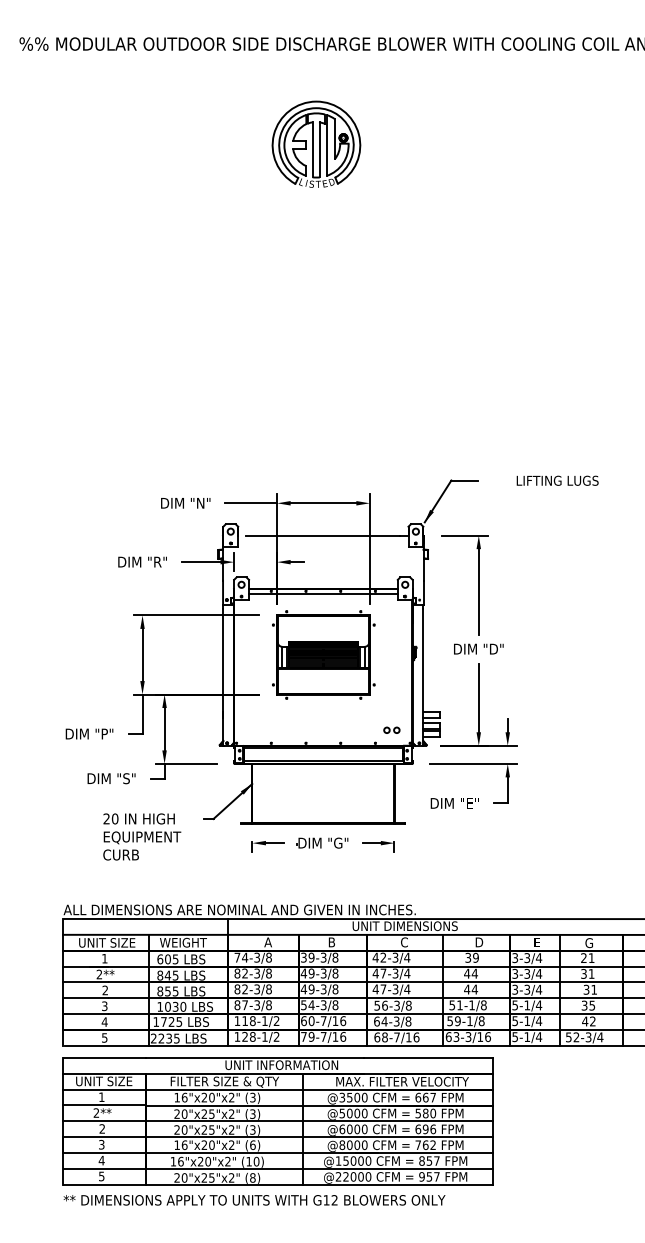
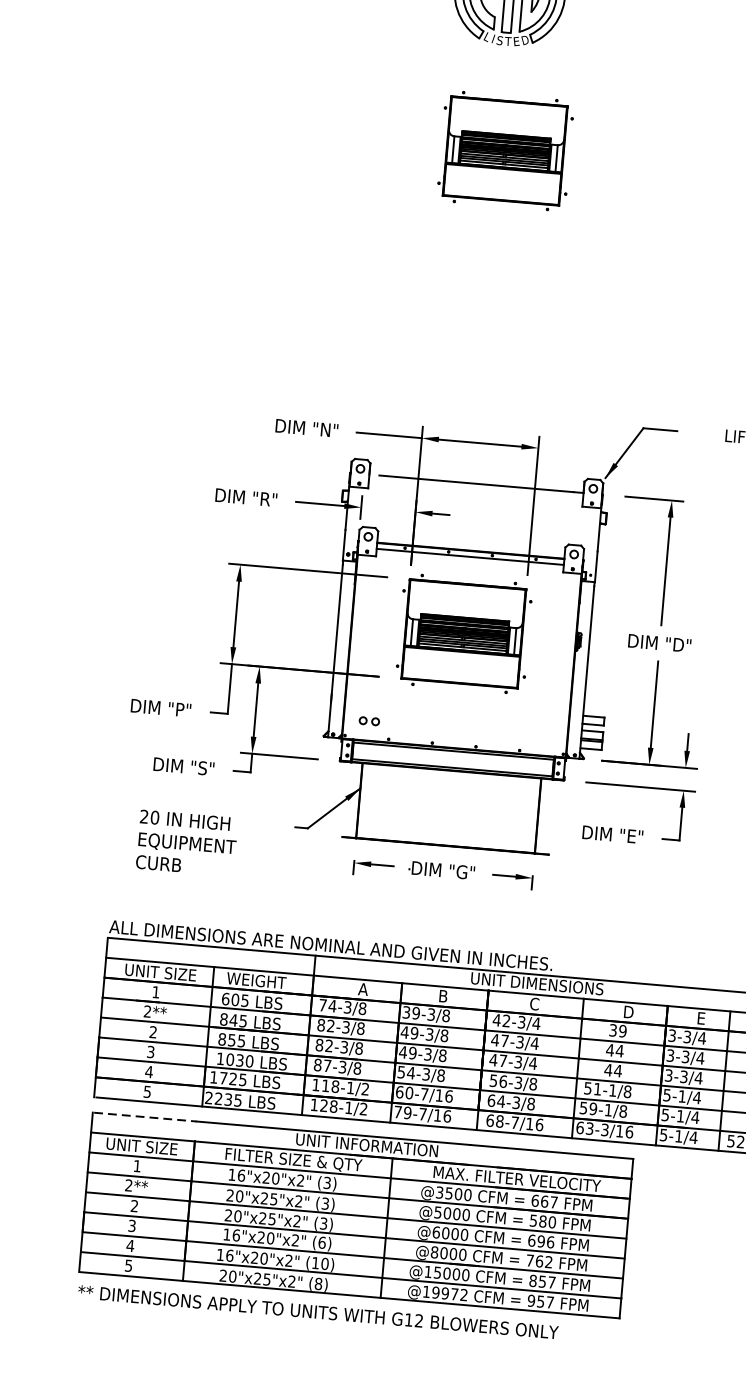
part: (323, 270) -> (505, 150), added
part: (391, 729) -> (369, 720), moved
text: (142, 836) -> (187, 842), moved
line: (104, 1057) -> (145, 1116), solid -> dashed
text: (353, 1176) -> (445, 1292), @22000 -> @19972

